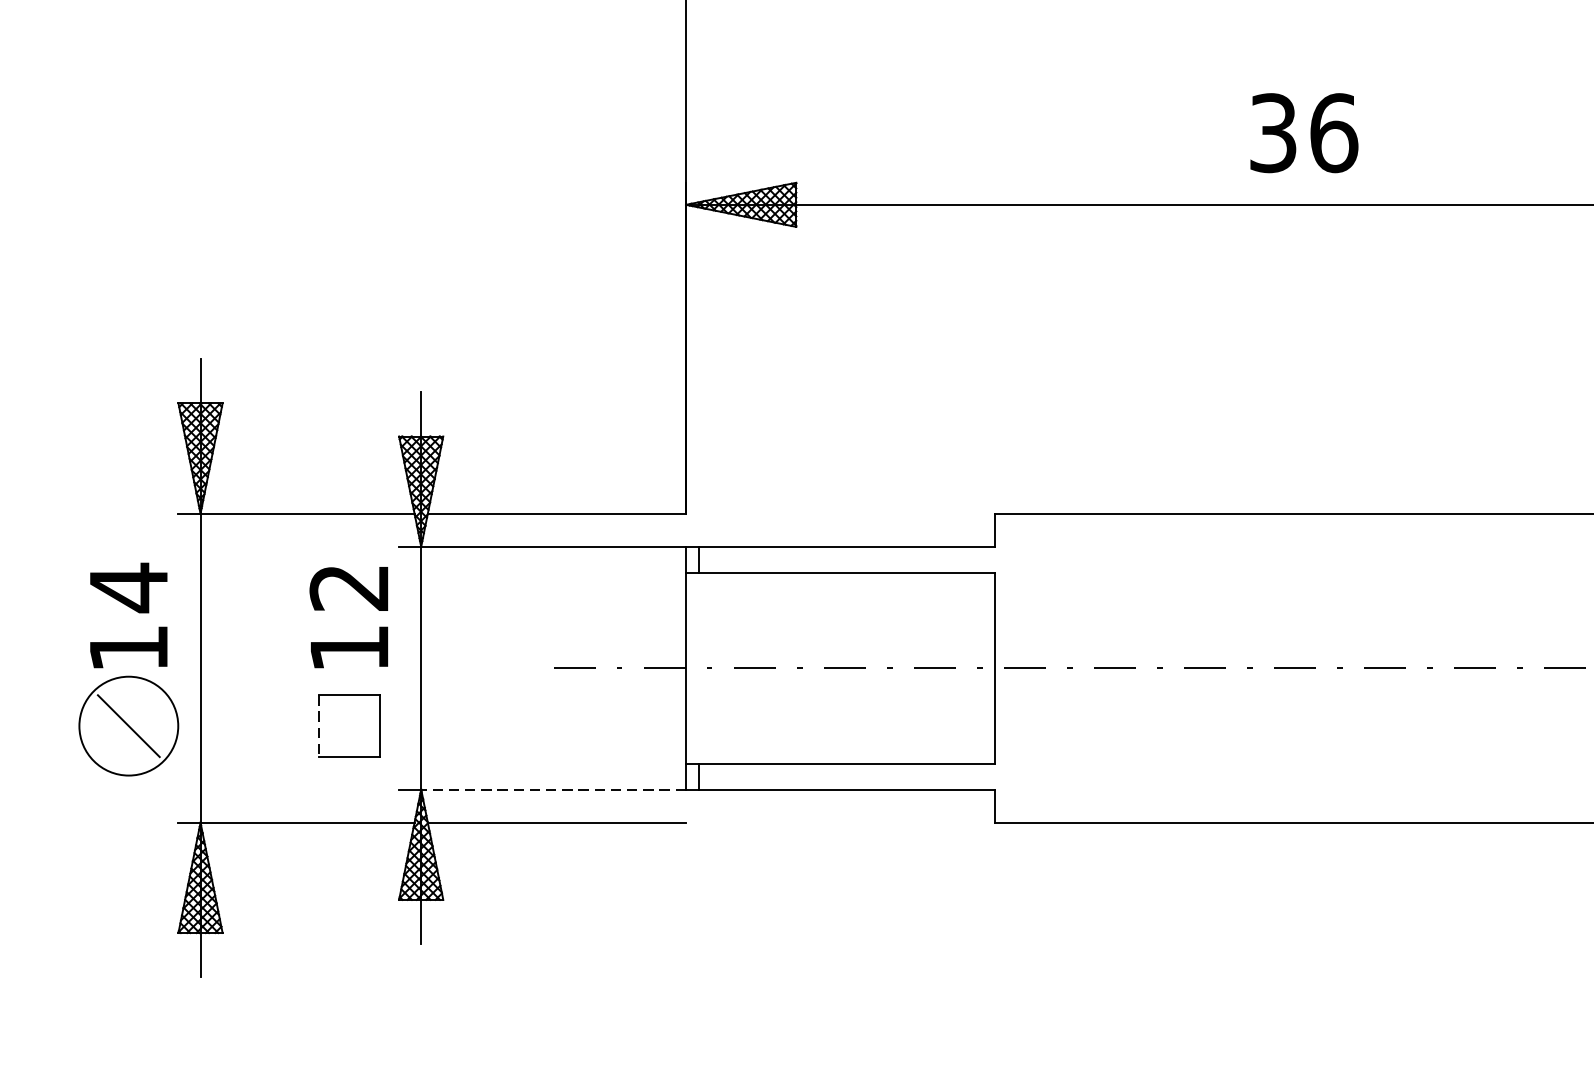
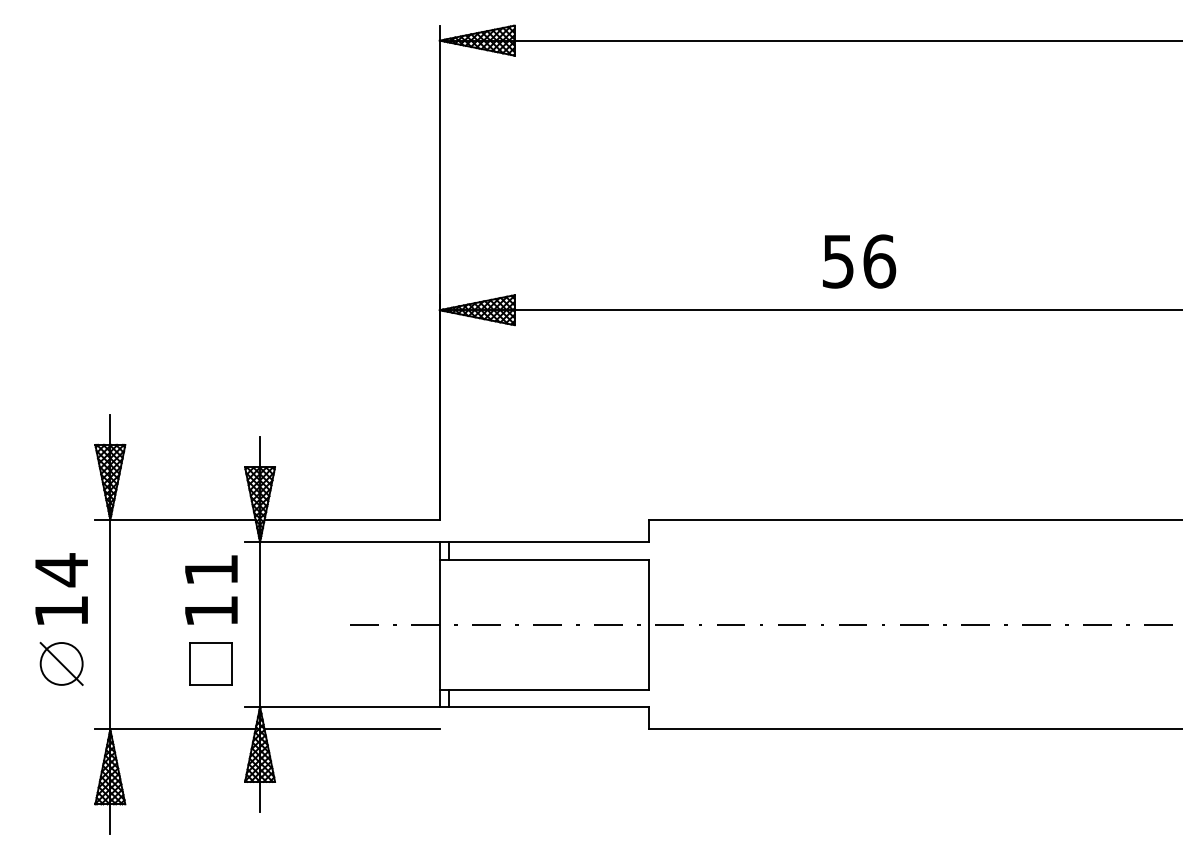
text: (1273, 133) -> (838, 261), 36 -> 56
text: (348, 588) -> (210, 570), 12 -> 11
circle: (128, 725) -> (61, 663), size x0.62
line: (318, 725) -> (190, 663), dashed -> solid
line: (552, 790) -> (349, 707), dashed -> solid

